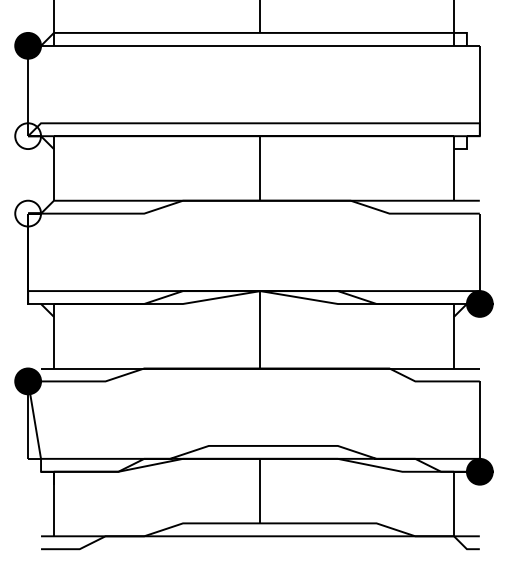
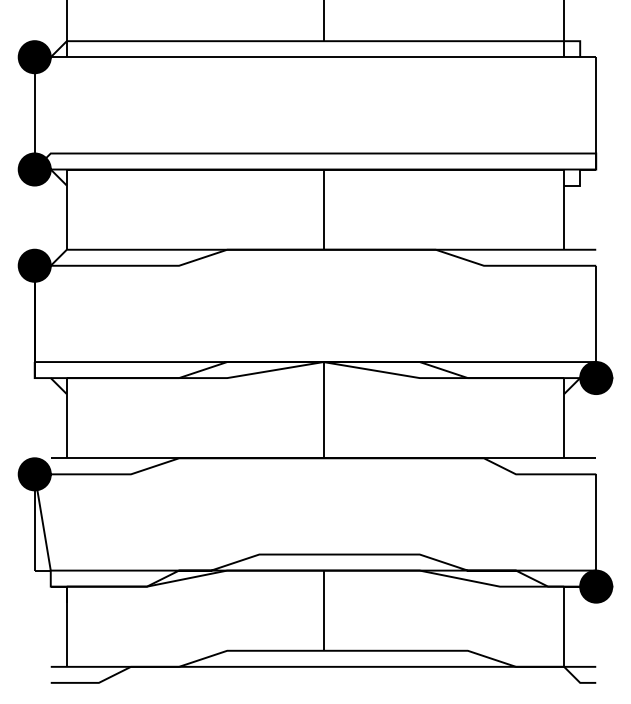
fill: (27, 136) -> (34, 169), added
fill: (27, 213) -> (34, 265), added

